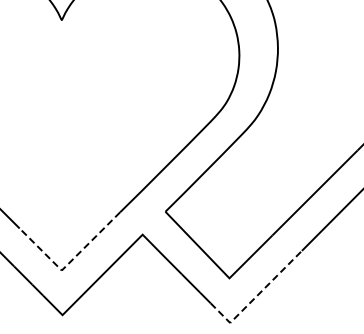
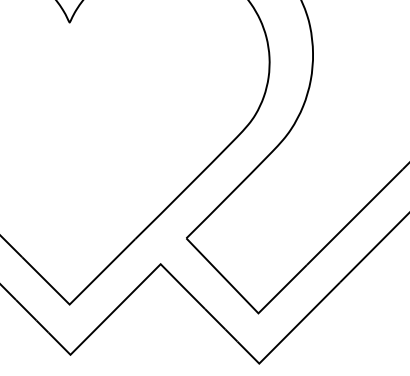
line: (69, 262) -> (78, 295), dashed -> solid
line: (256, 296) -> (288, 333), dashed -> solid

